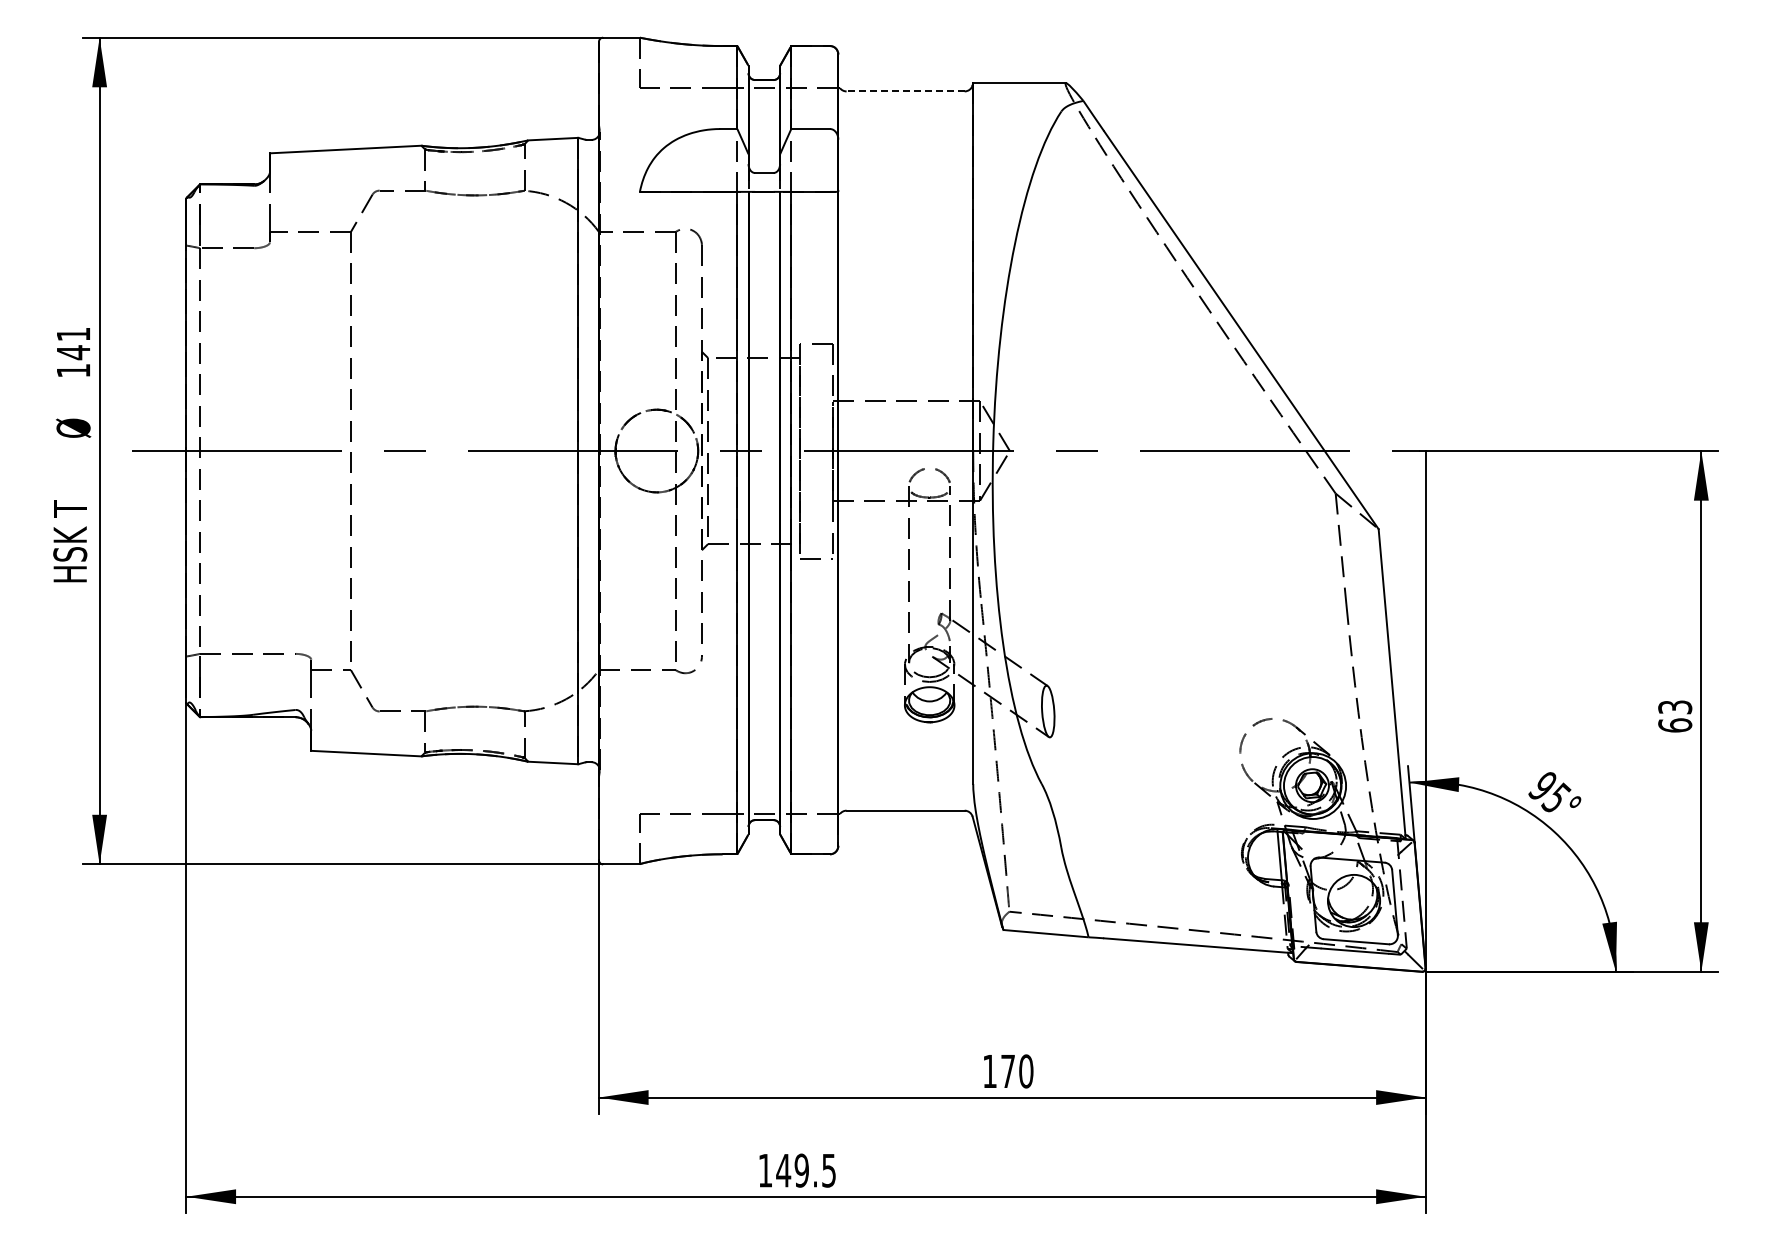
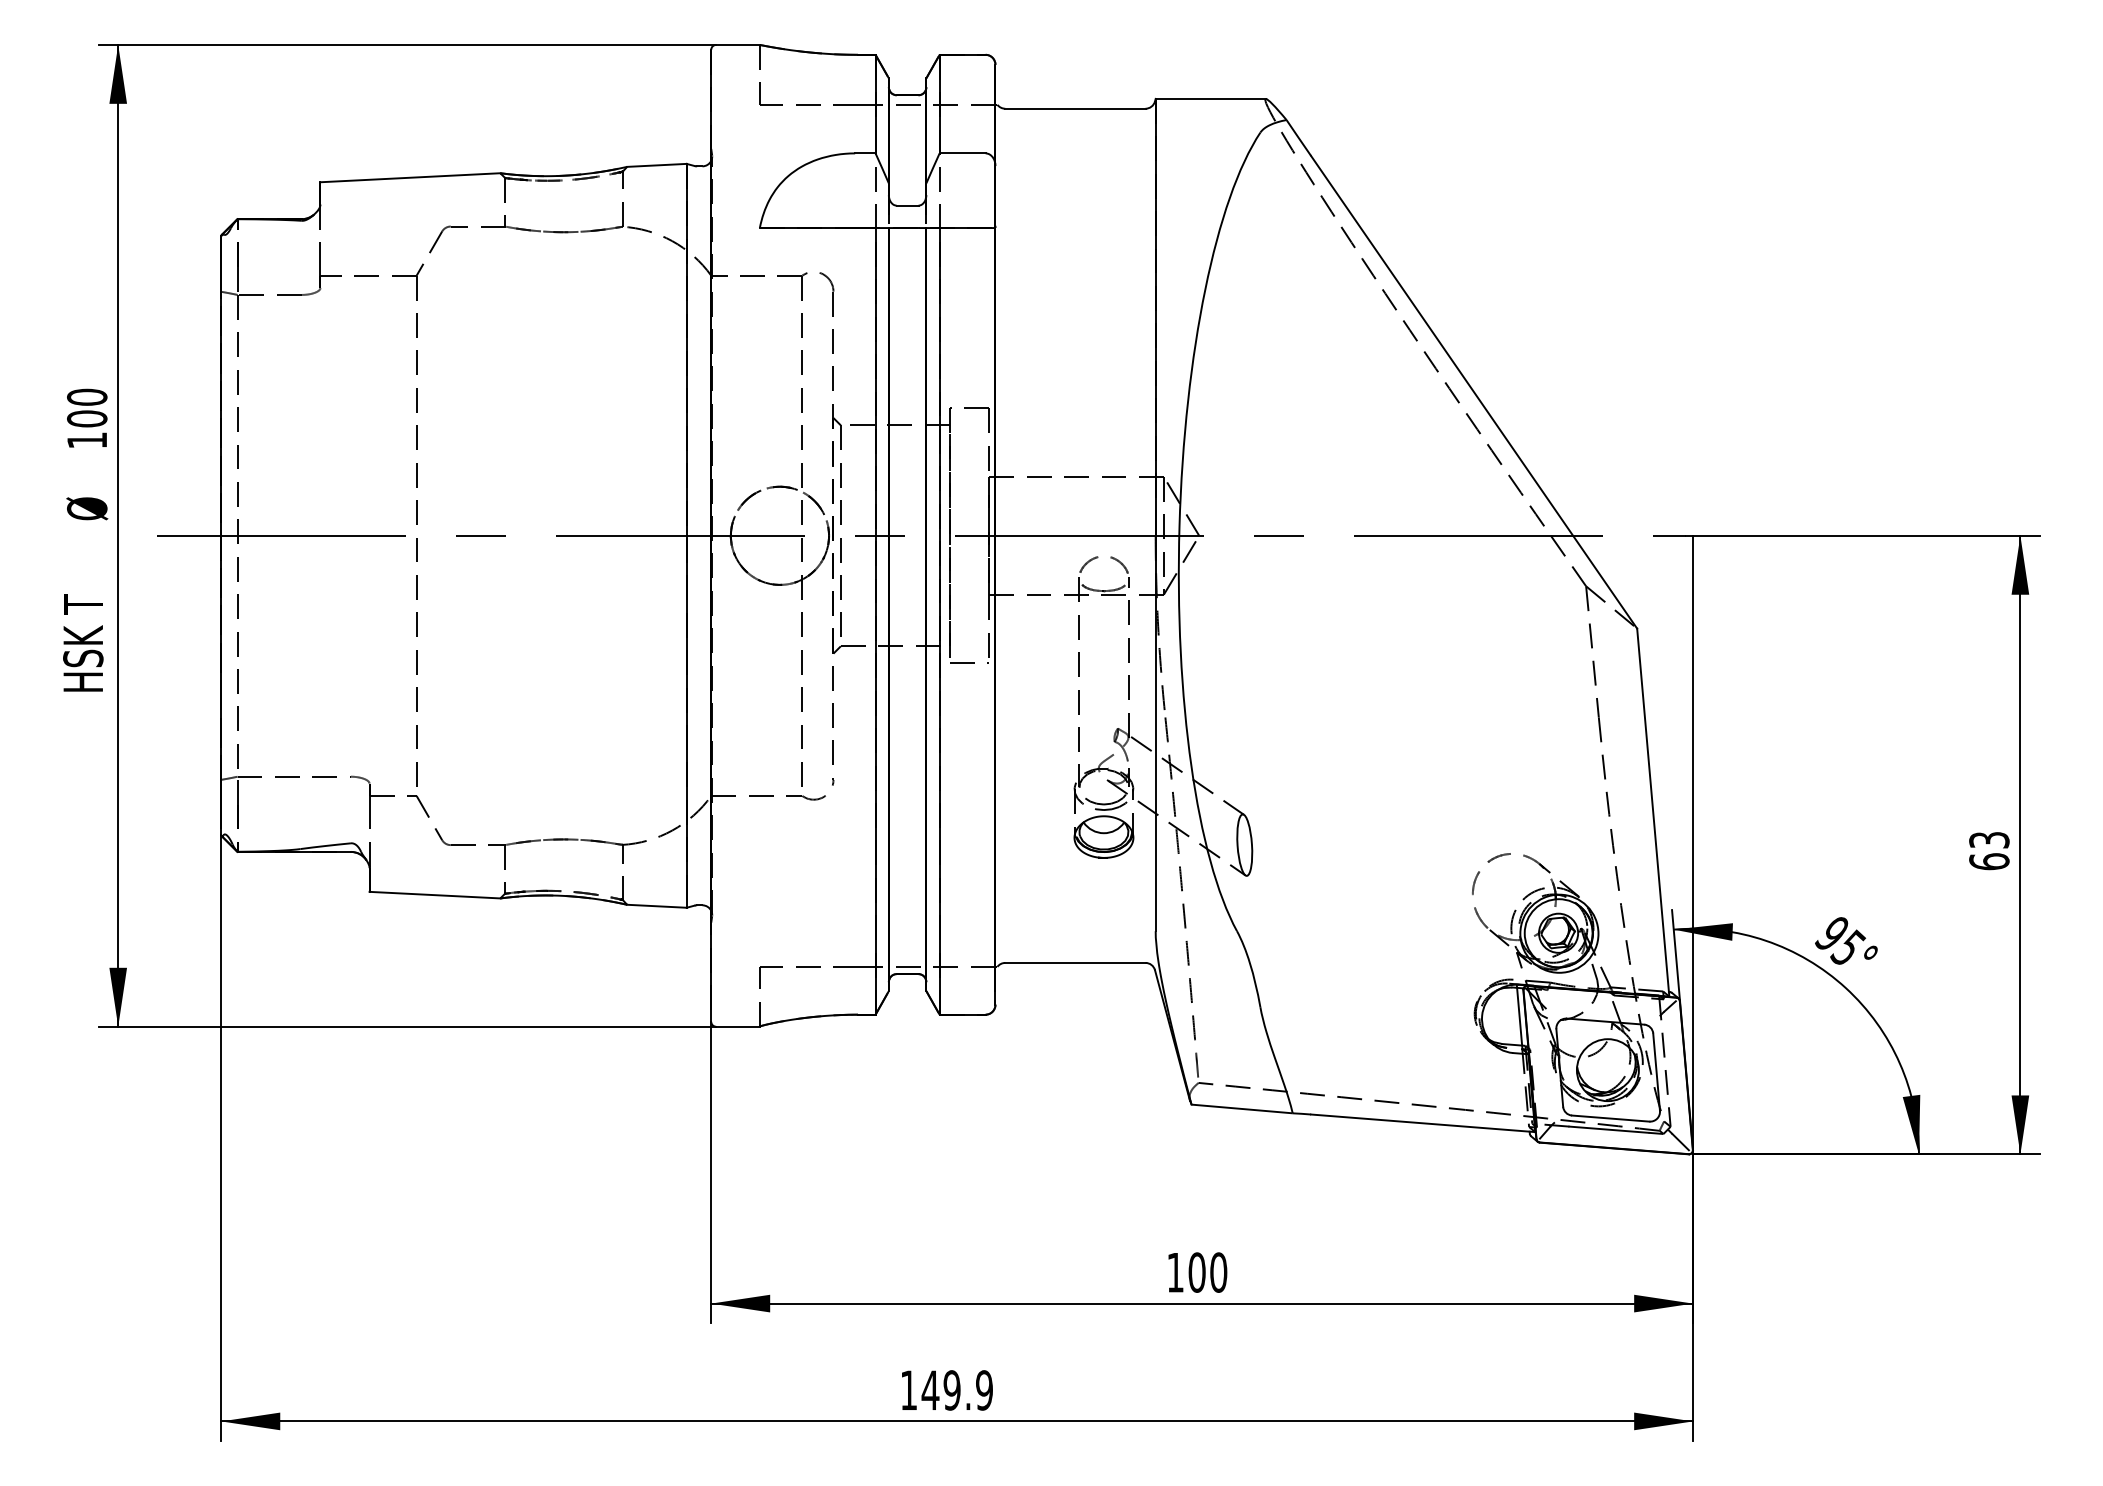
line: (905, 91) -> (1075, 108), dashed -> solid
text: (73, 343) -> (87, 408), 141 -> 100
text: (1008, 1071) -> (1197, 1272), 170 -> 100
text: (828, 1170) -> (983, 1390), 149.5 -> 149.9

